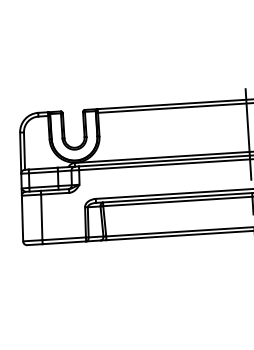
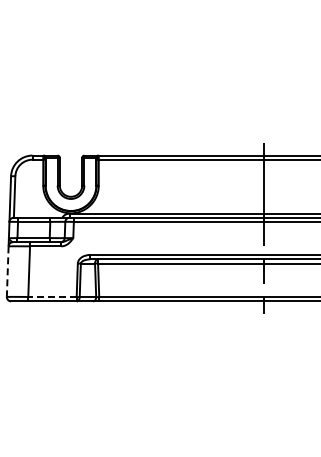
line: (22, 219) -> (7, 272), solid -> dashed
line: (63, 238) -> (51, 296), solid -> dashed

